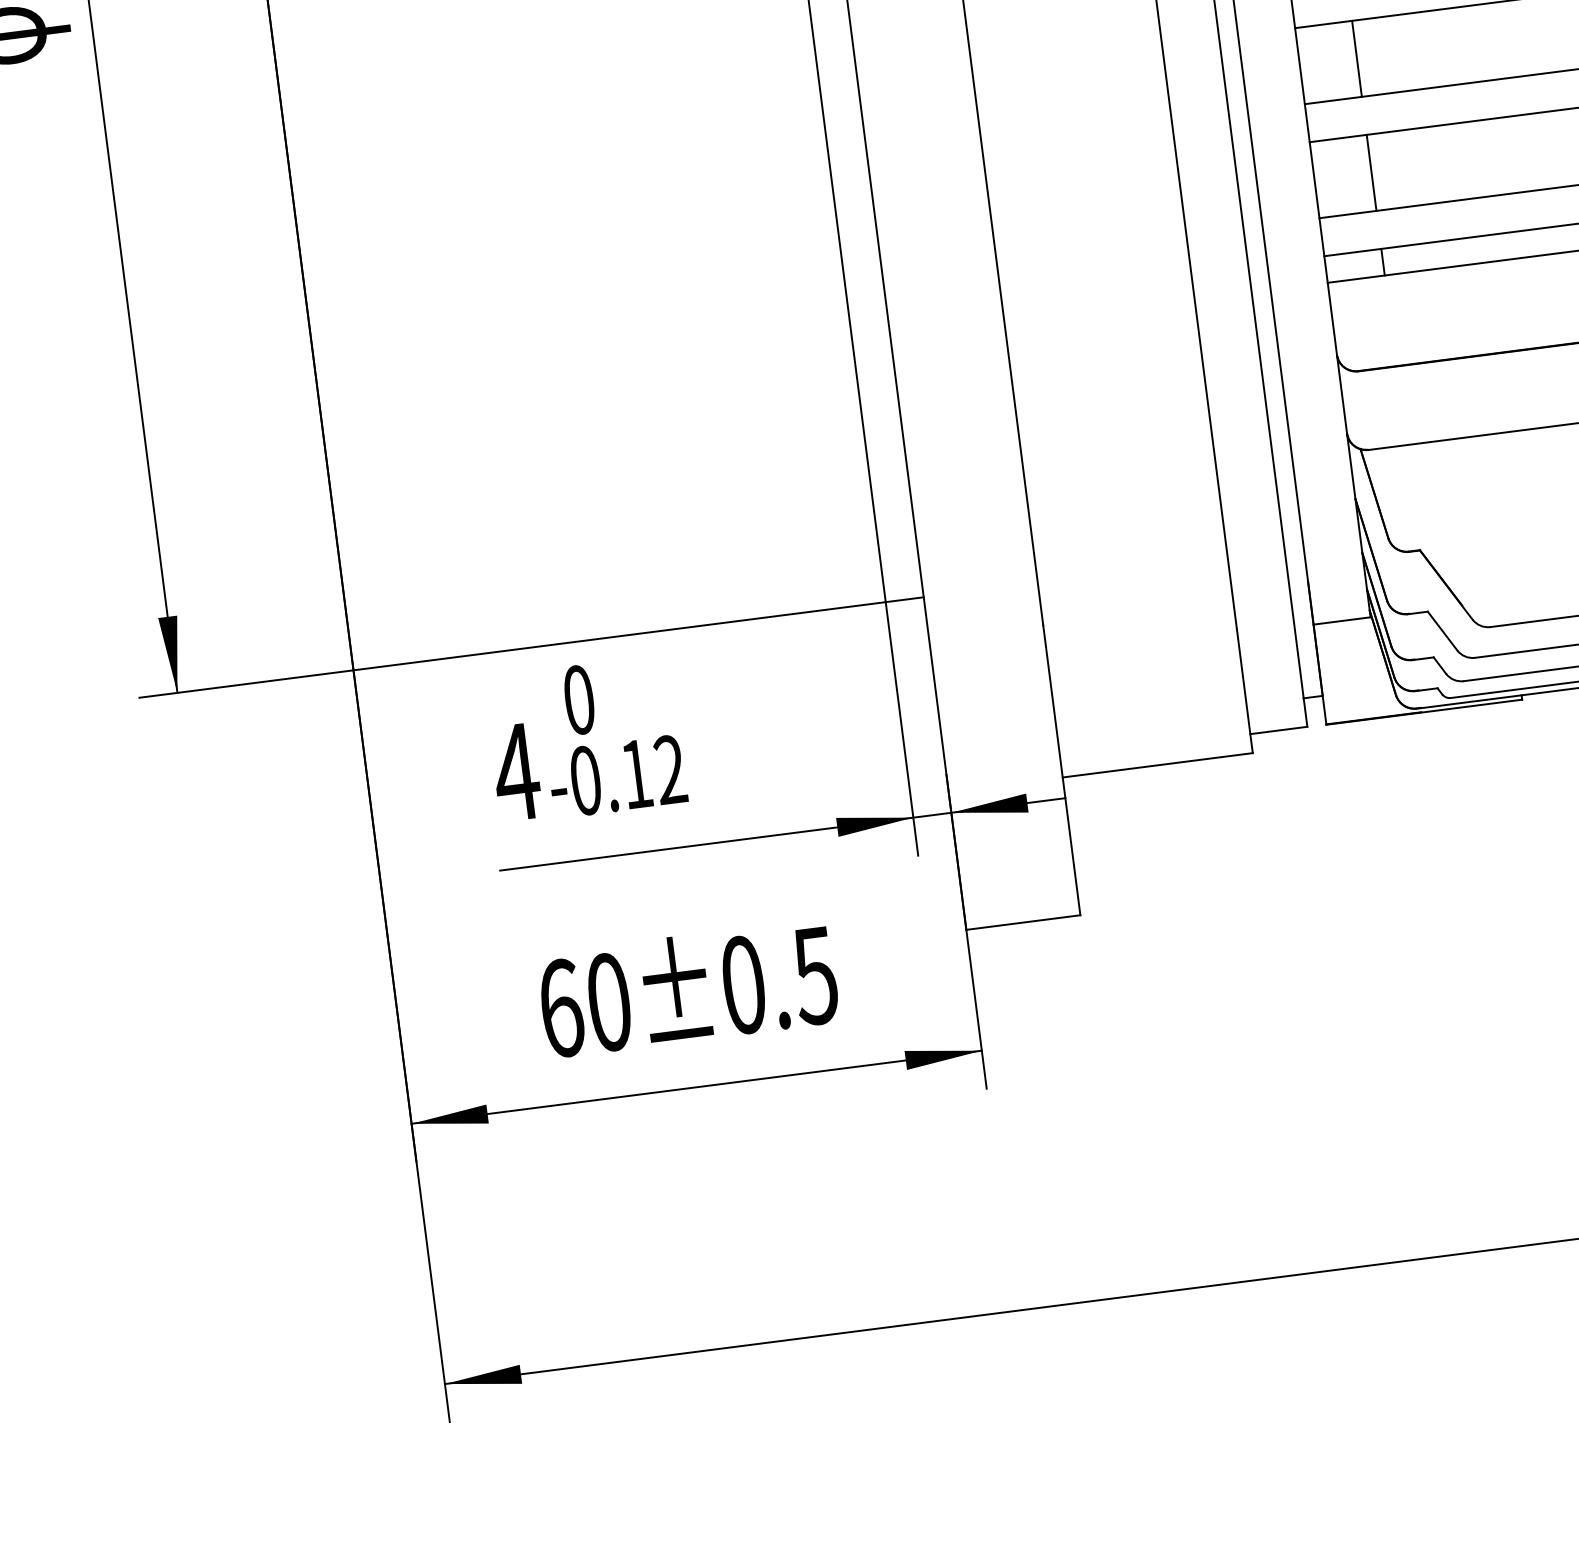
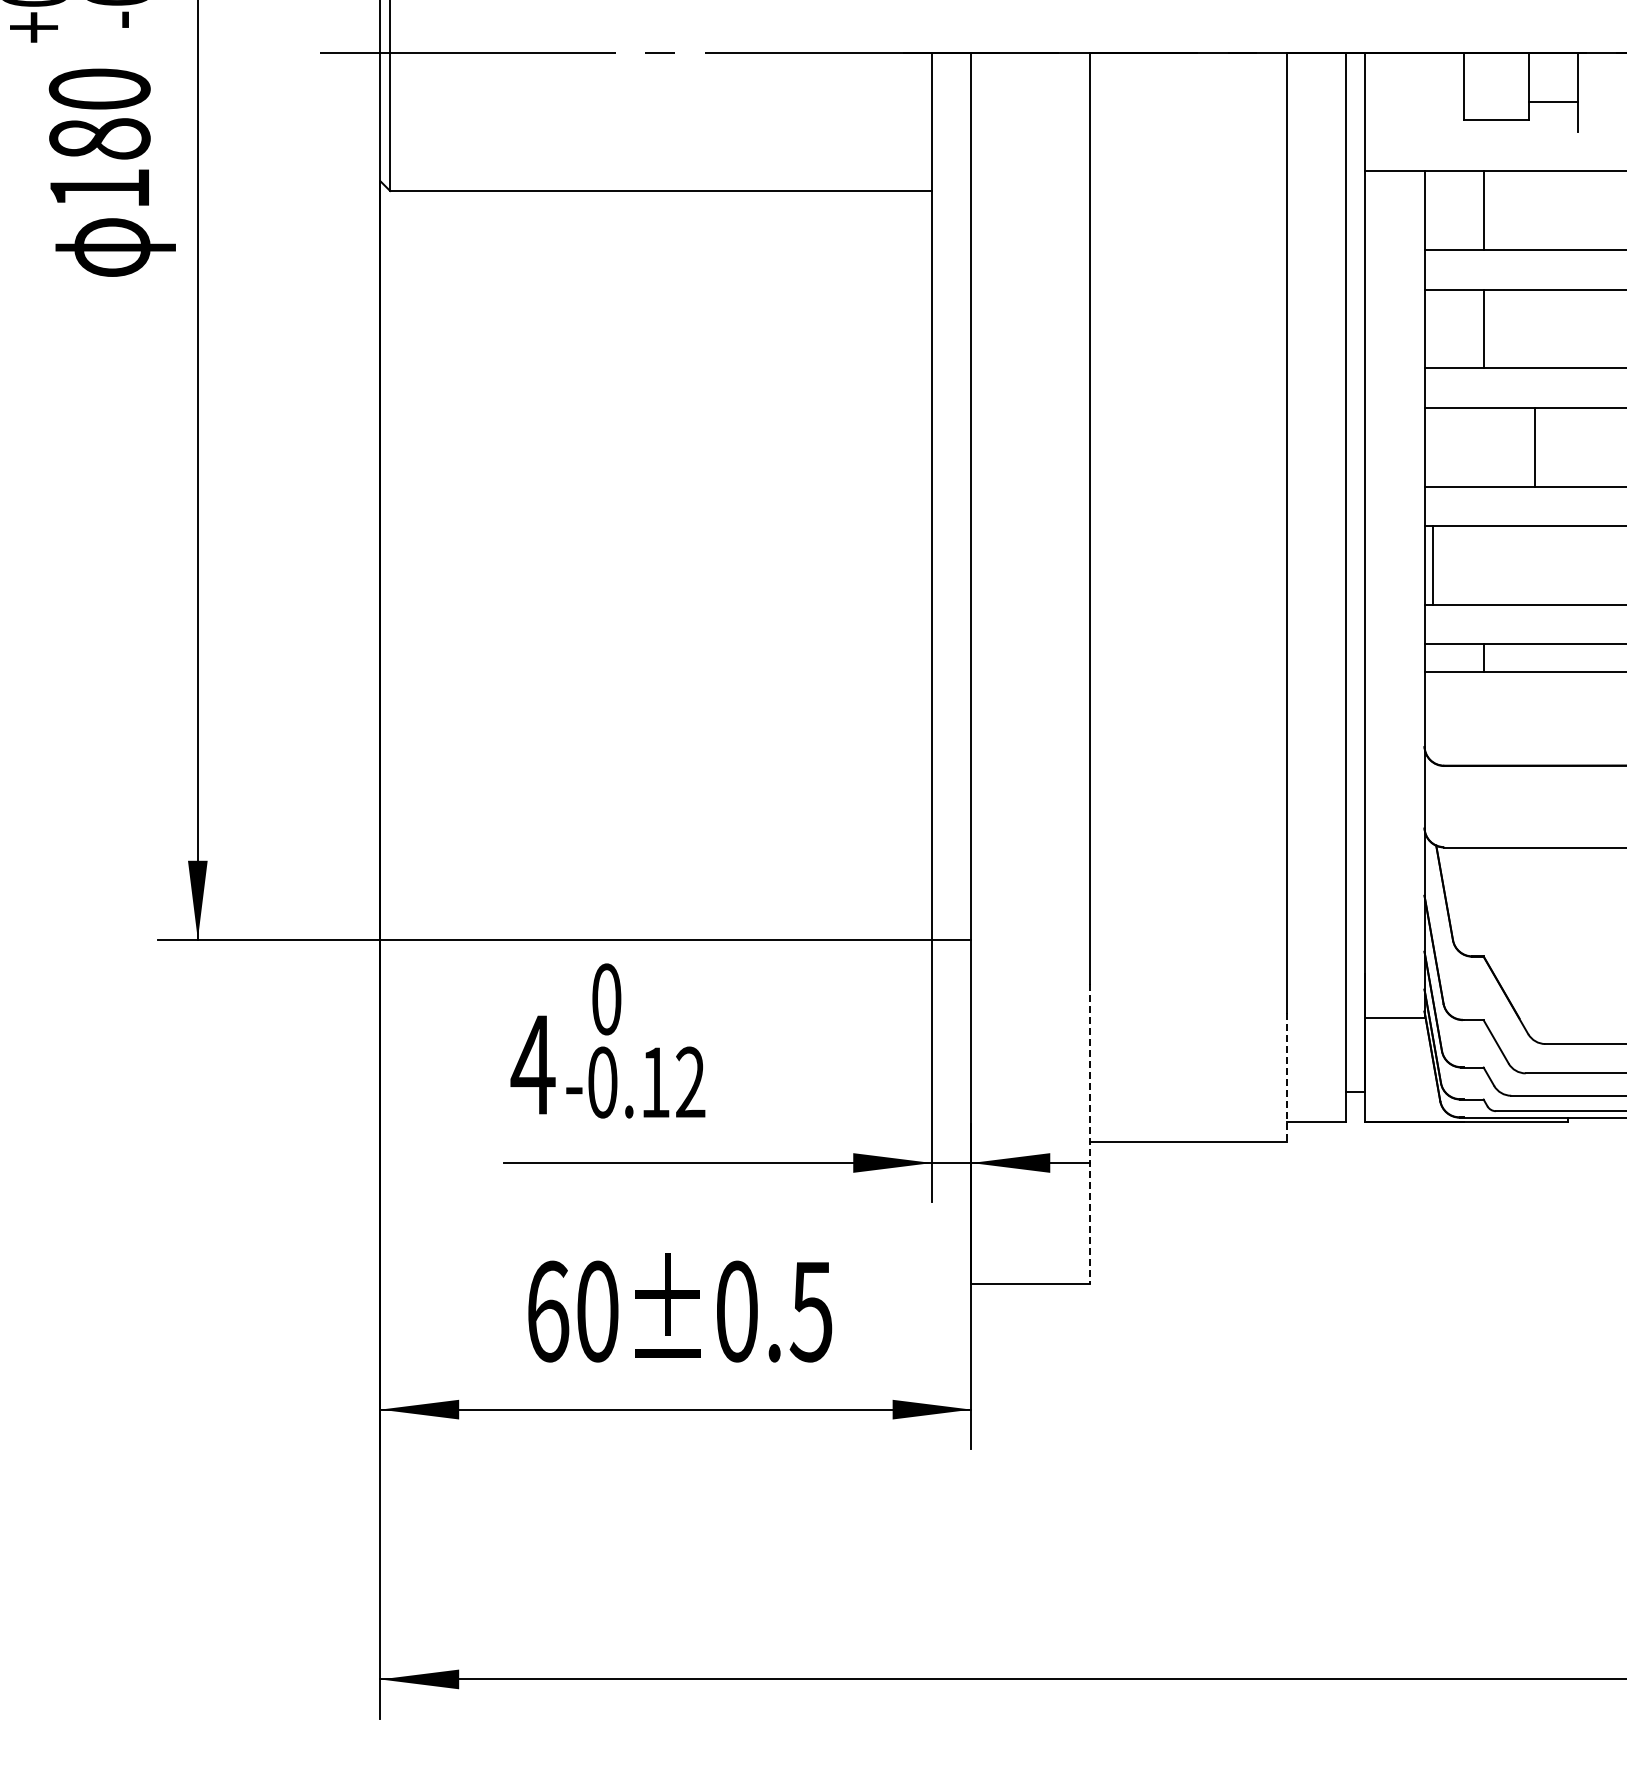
line: (1356, 58) -> (1534, 446), moved
line: (1371, 172) -> (1432, 564), moved
line: (1244, 692) -> (1286, 1078), solid -> dashed
line: (1061, 770) -> (1089, 1134), solid -> dashed

